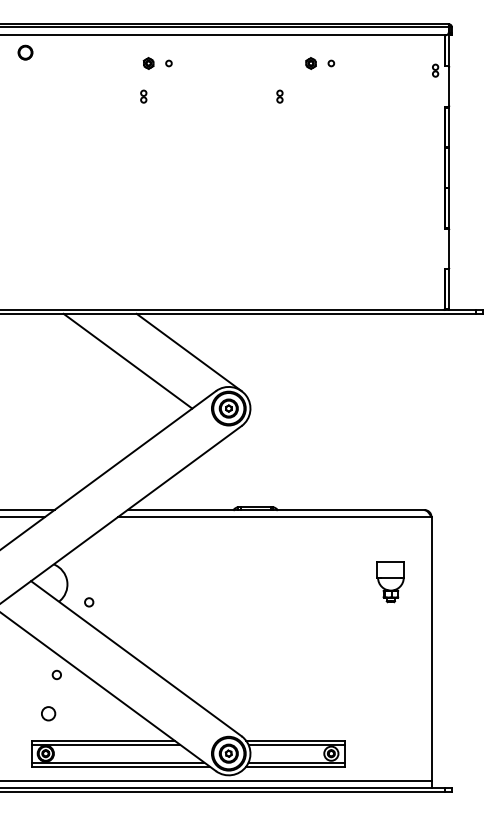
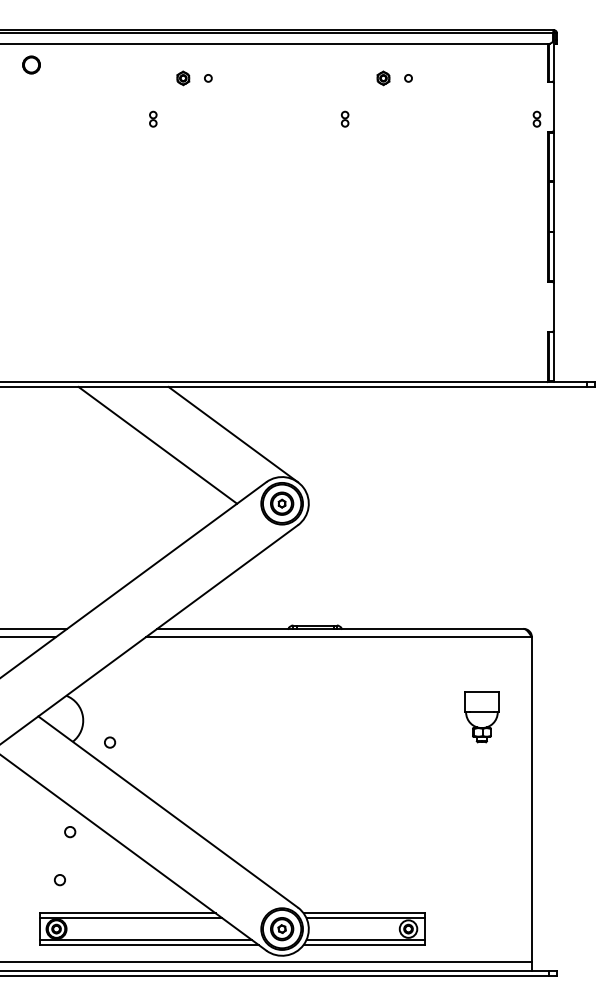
part: (435, 70) -> (536, 118), moved
part: (143, 96) -> (153, 118), moved
circle: (48, 714) -> (59, 880), size x0.62

